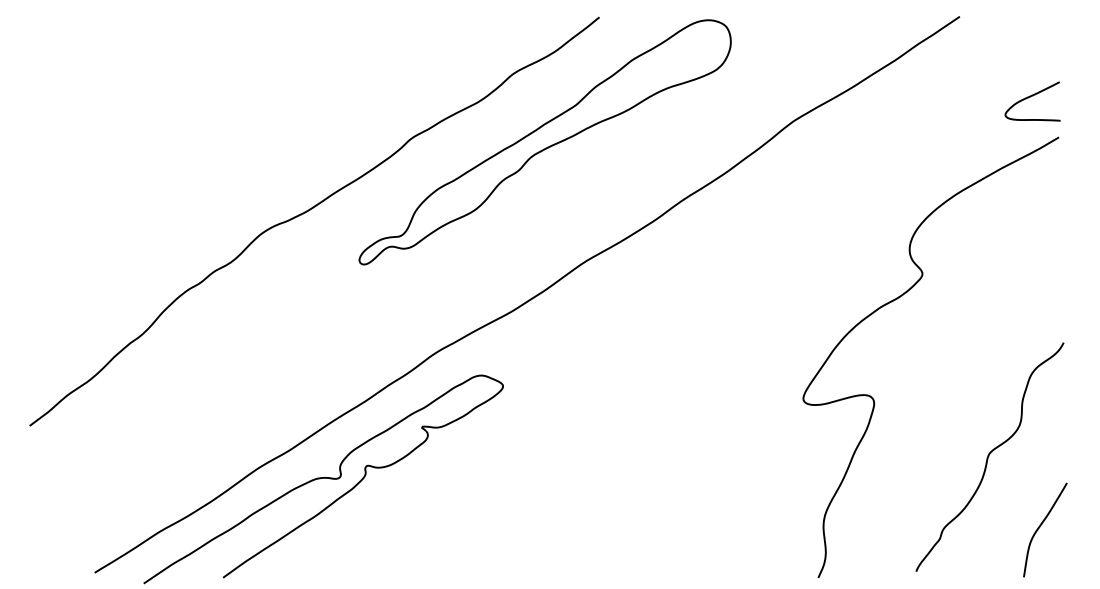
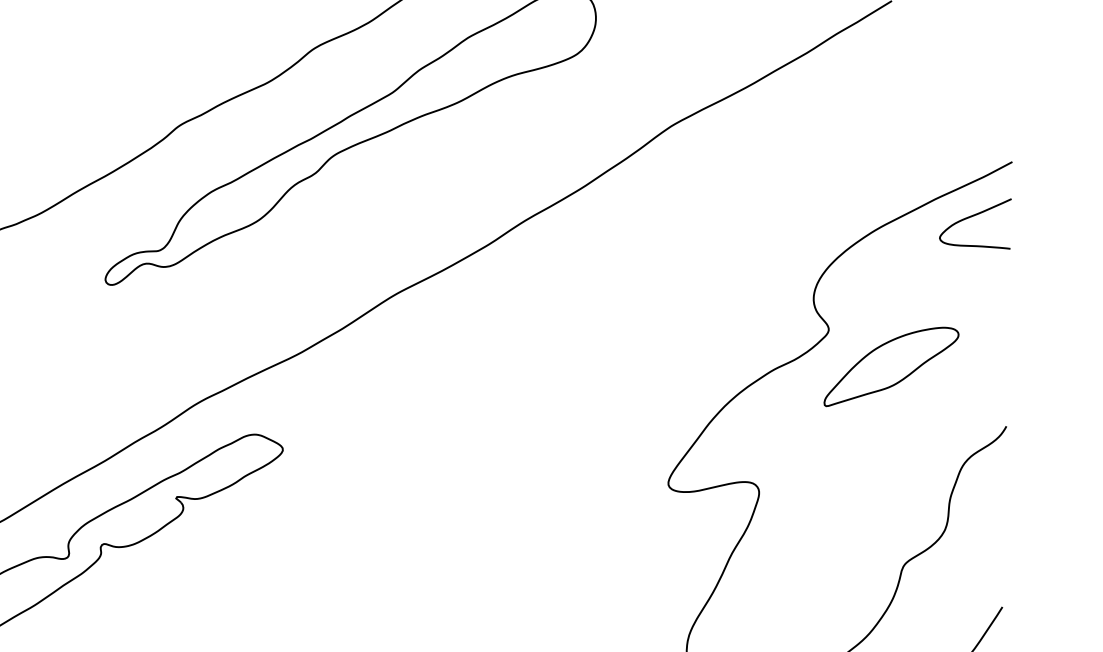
curve: (1030, 97) -> (973, 217), moved
part: (972, 300) -> (891, 366), added

